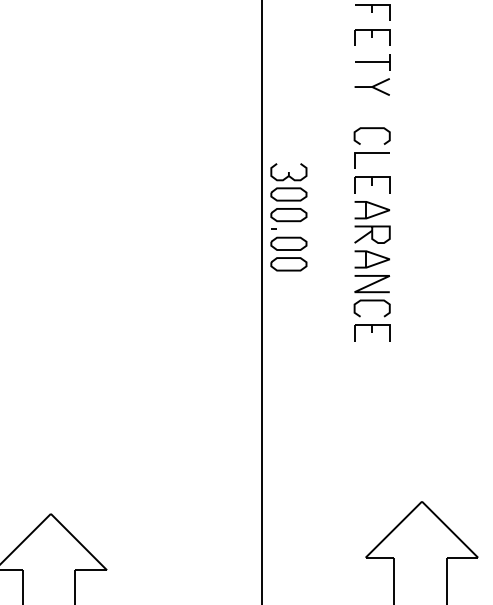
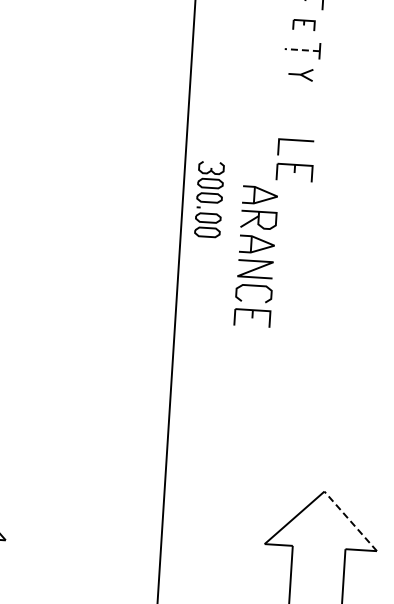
part: (372, 37) -> (304, 25), size x0.6
line: (372, 62) -> (302, 50), solid -> dashed
part: (371, 86) -> (300, 74), size x0.7
curve: (371, 129) -> (297, 117), removed
part: (288, 217) -> (209, 199), size x0.7
part: (371, 271) -> (255, 256), moved
line: (450, 529) -> (351, 521), solid -> dashed

